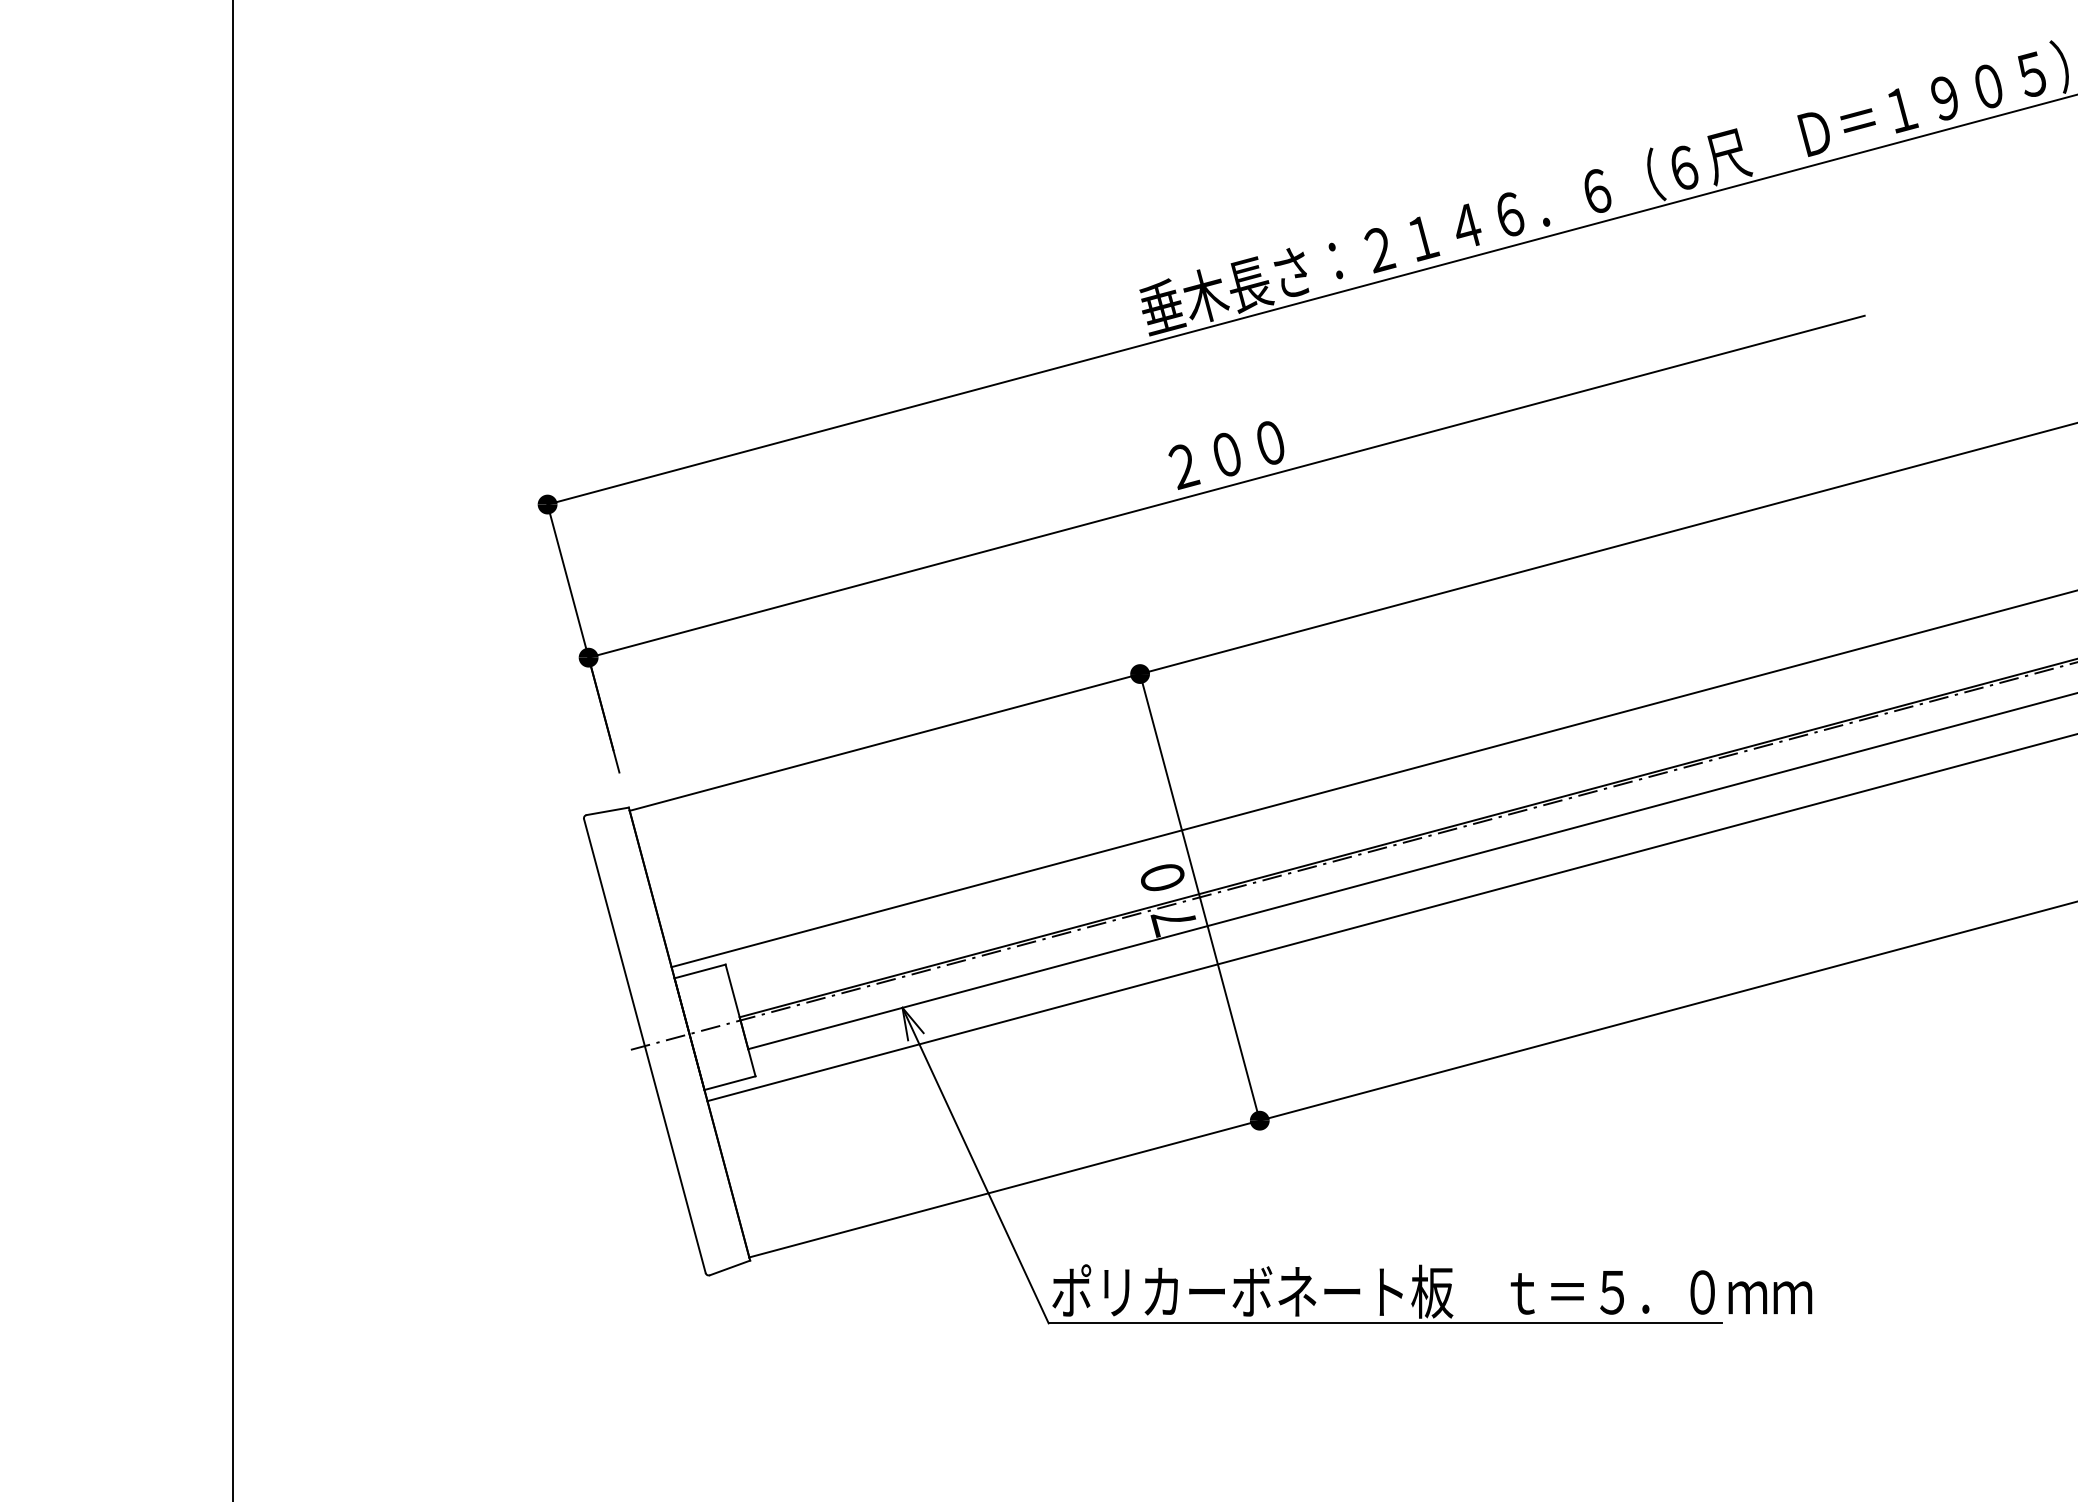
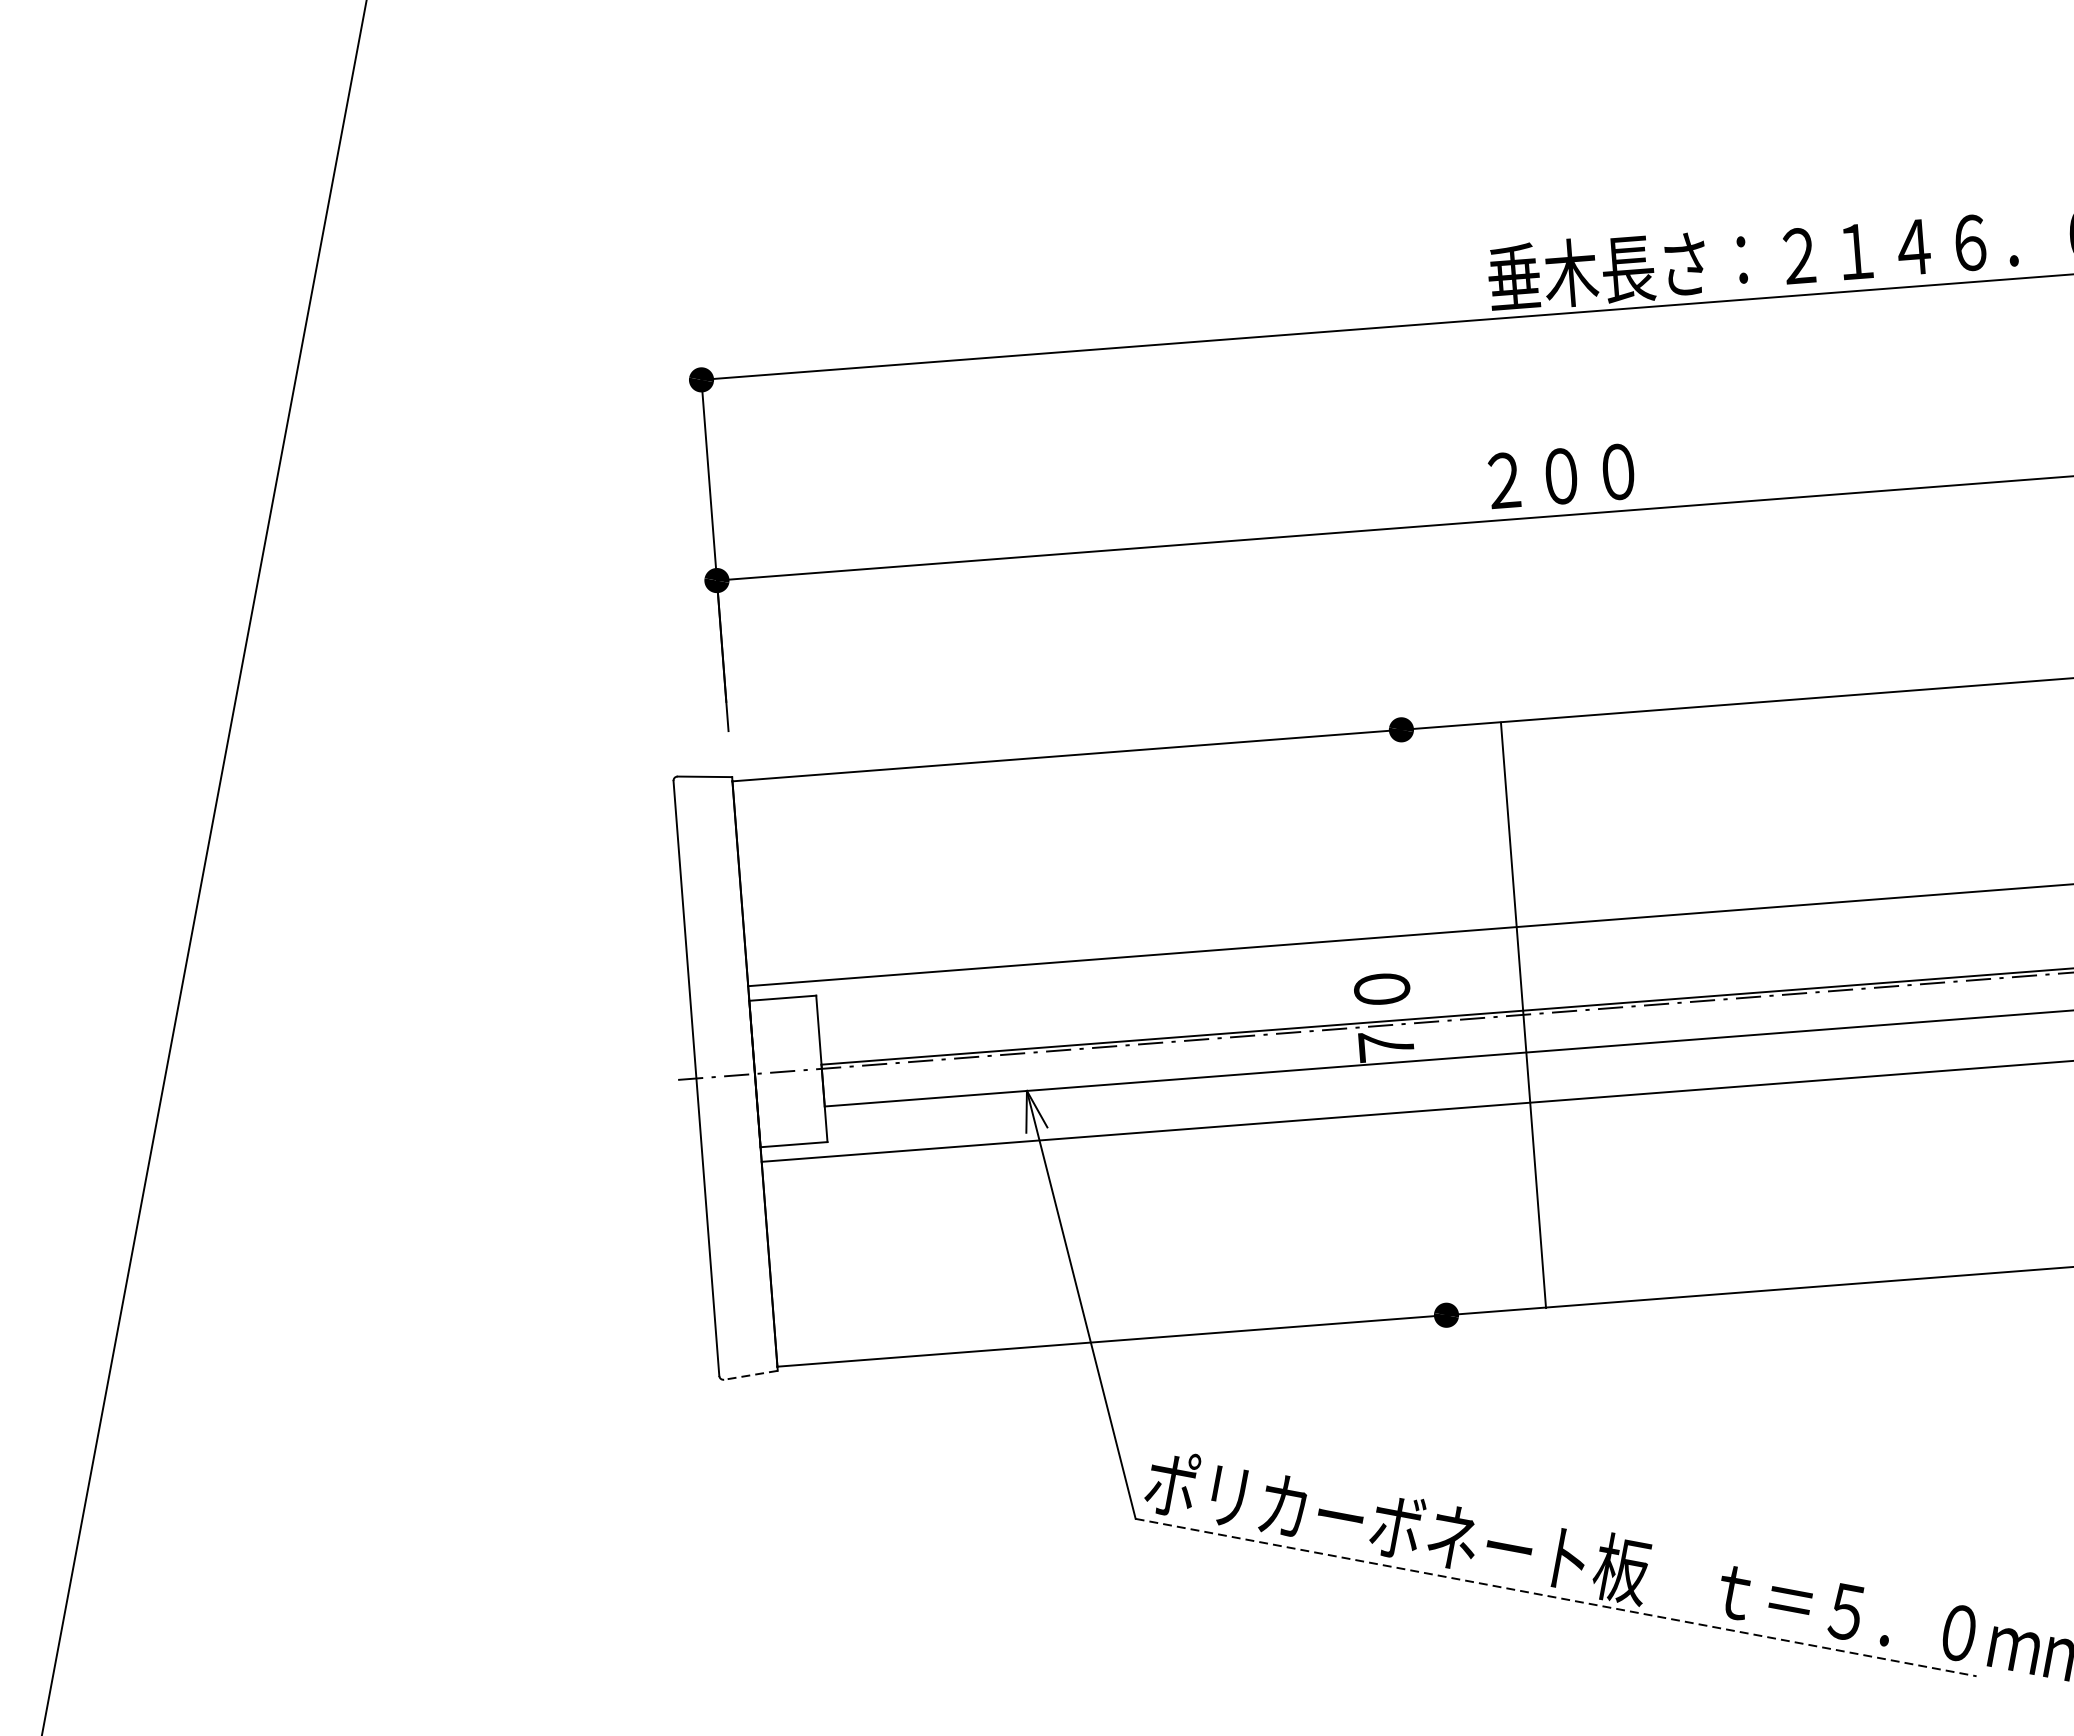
line: (1199, 897) -> (1522, 1015), moved
line: (729, 1268) -> (750, 1375), solid -> dashed
line: (1385, 1323) -> (1556, 1597), solid -> dashed

